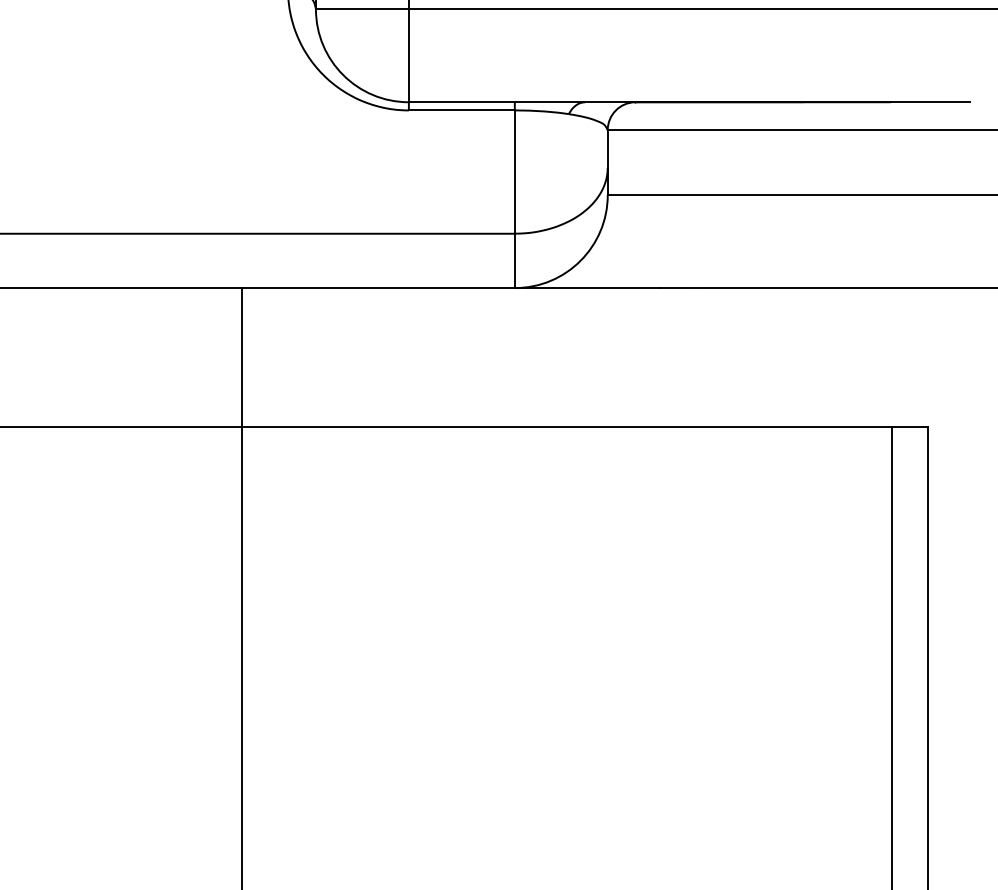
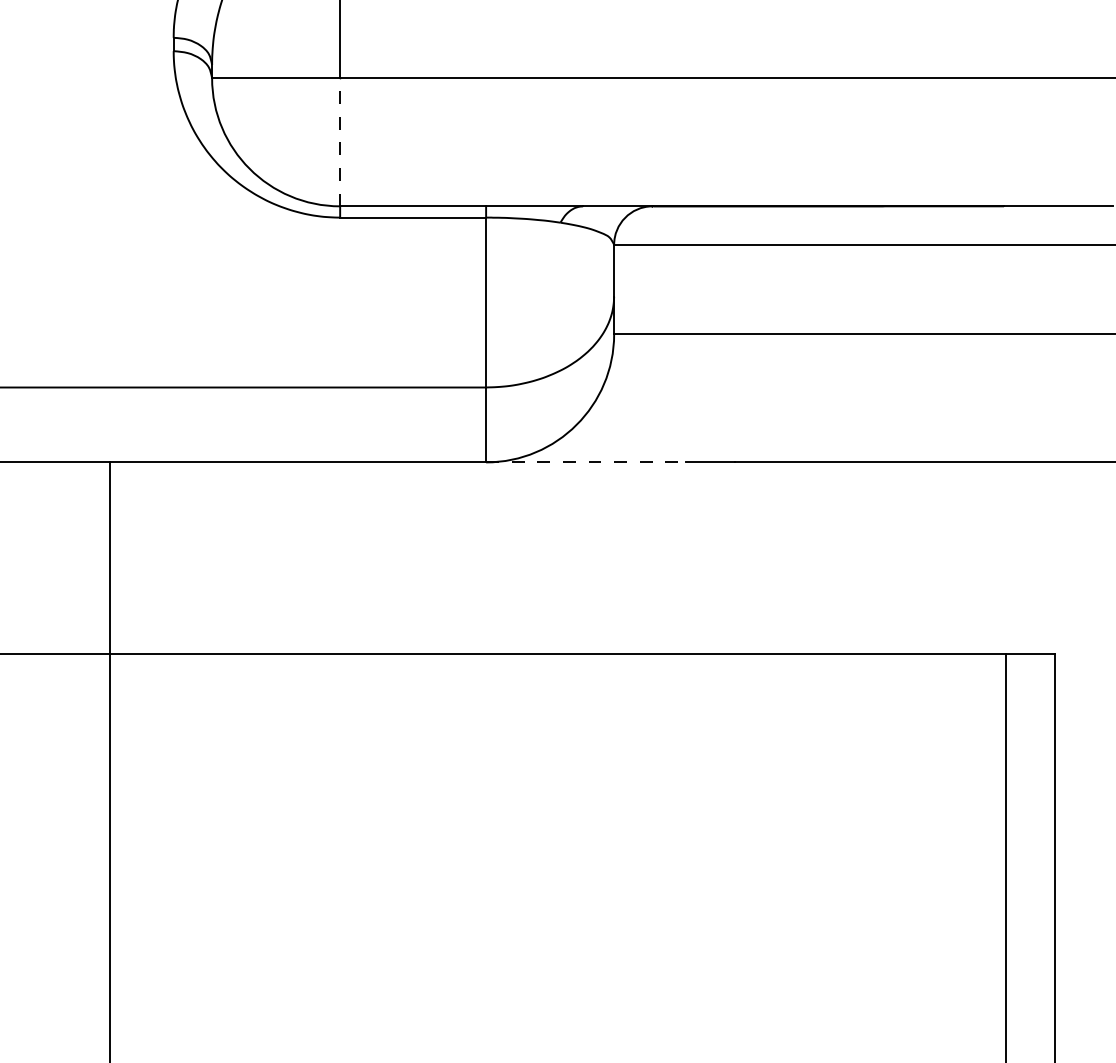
line: (408, 55) -> (339, 141), solid -> dashed
line: (587, 288) -> (586, 462), solid -> dashed

